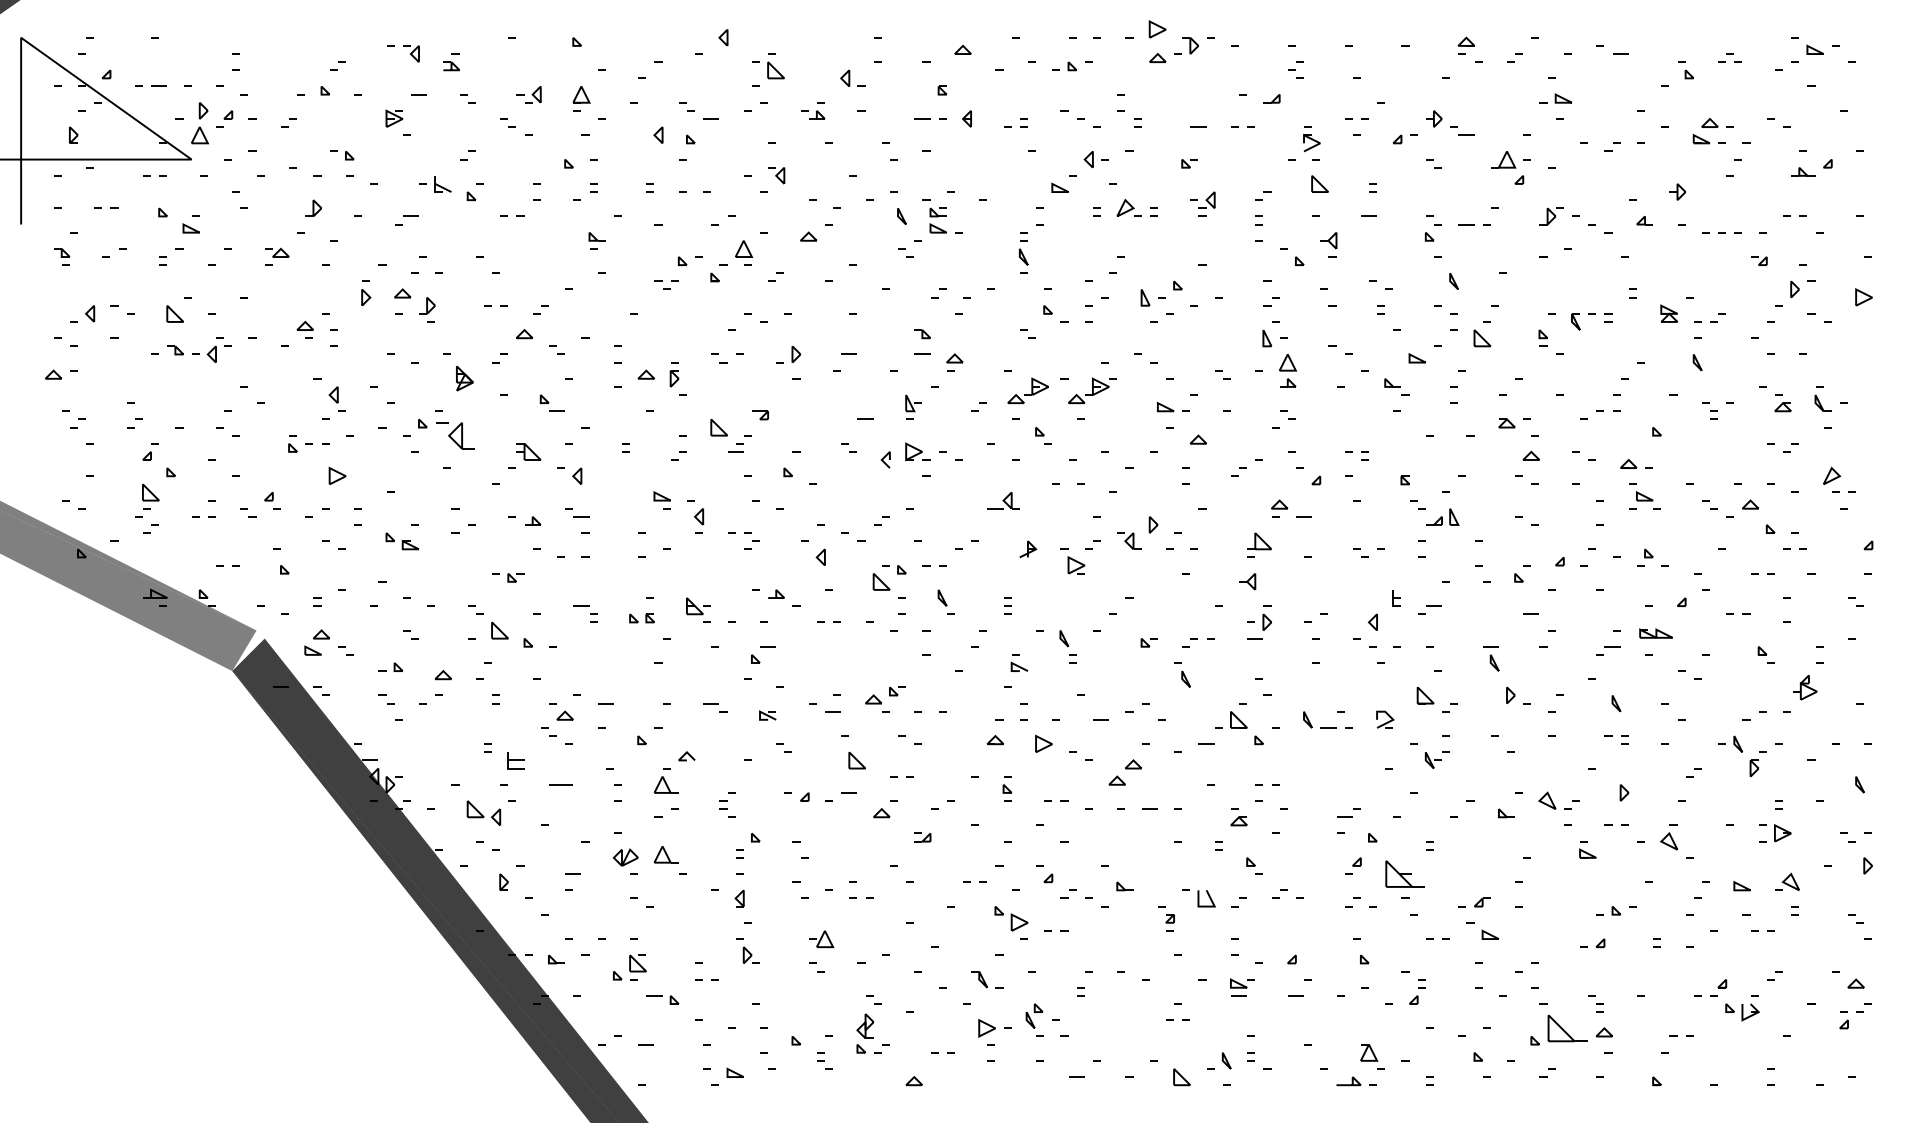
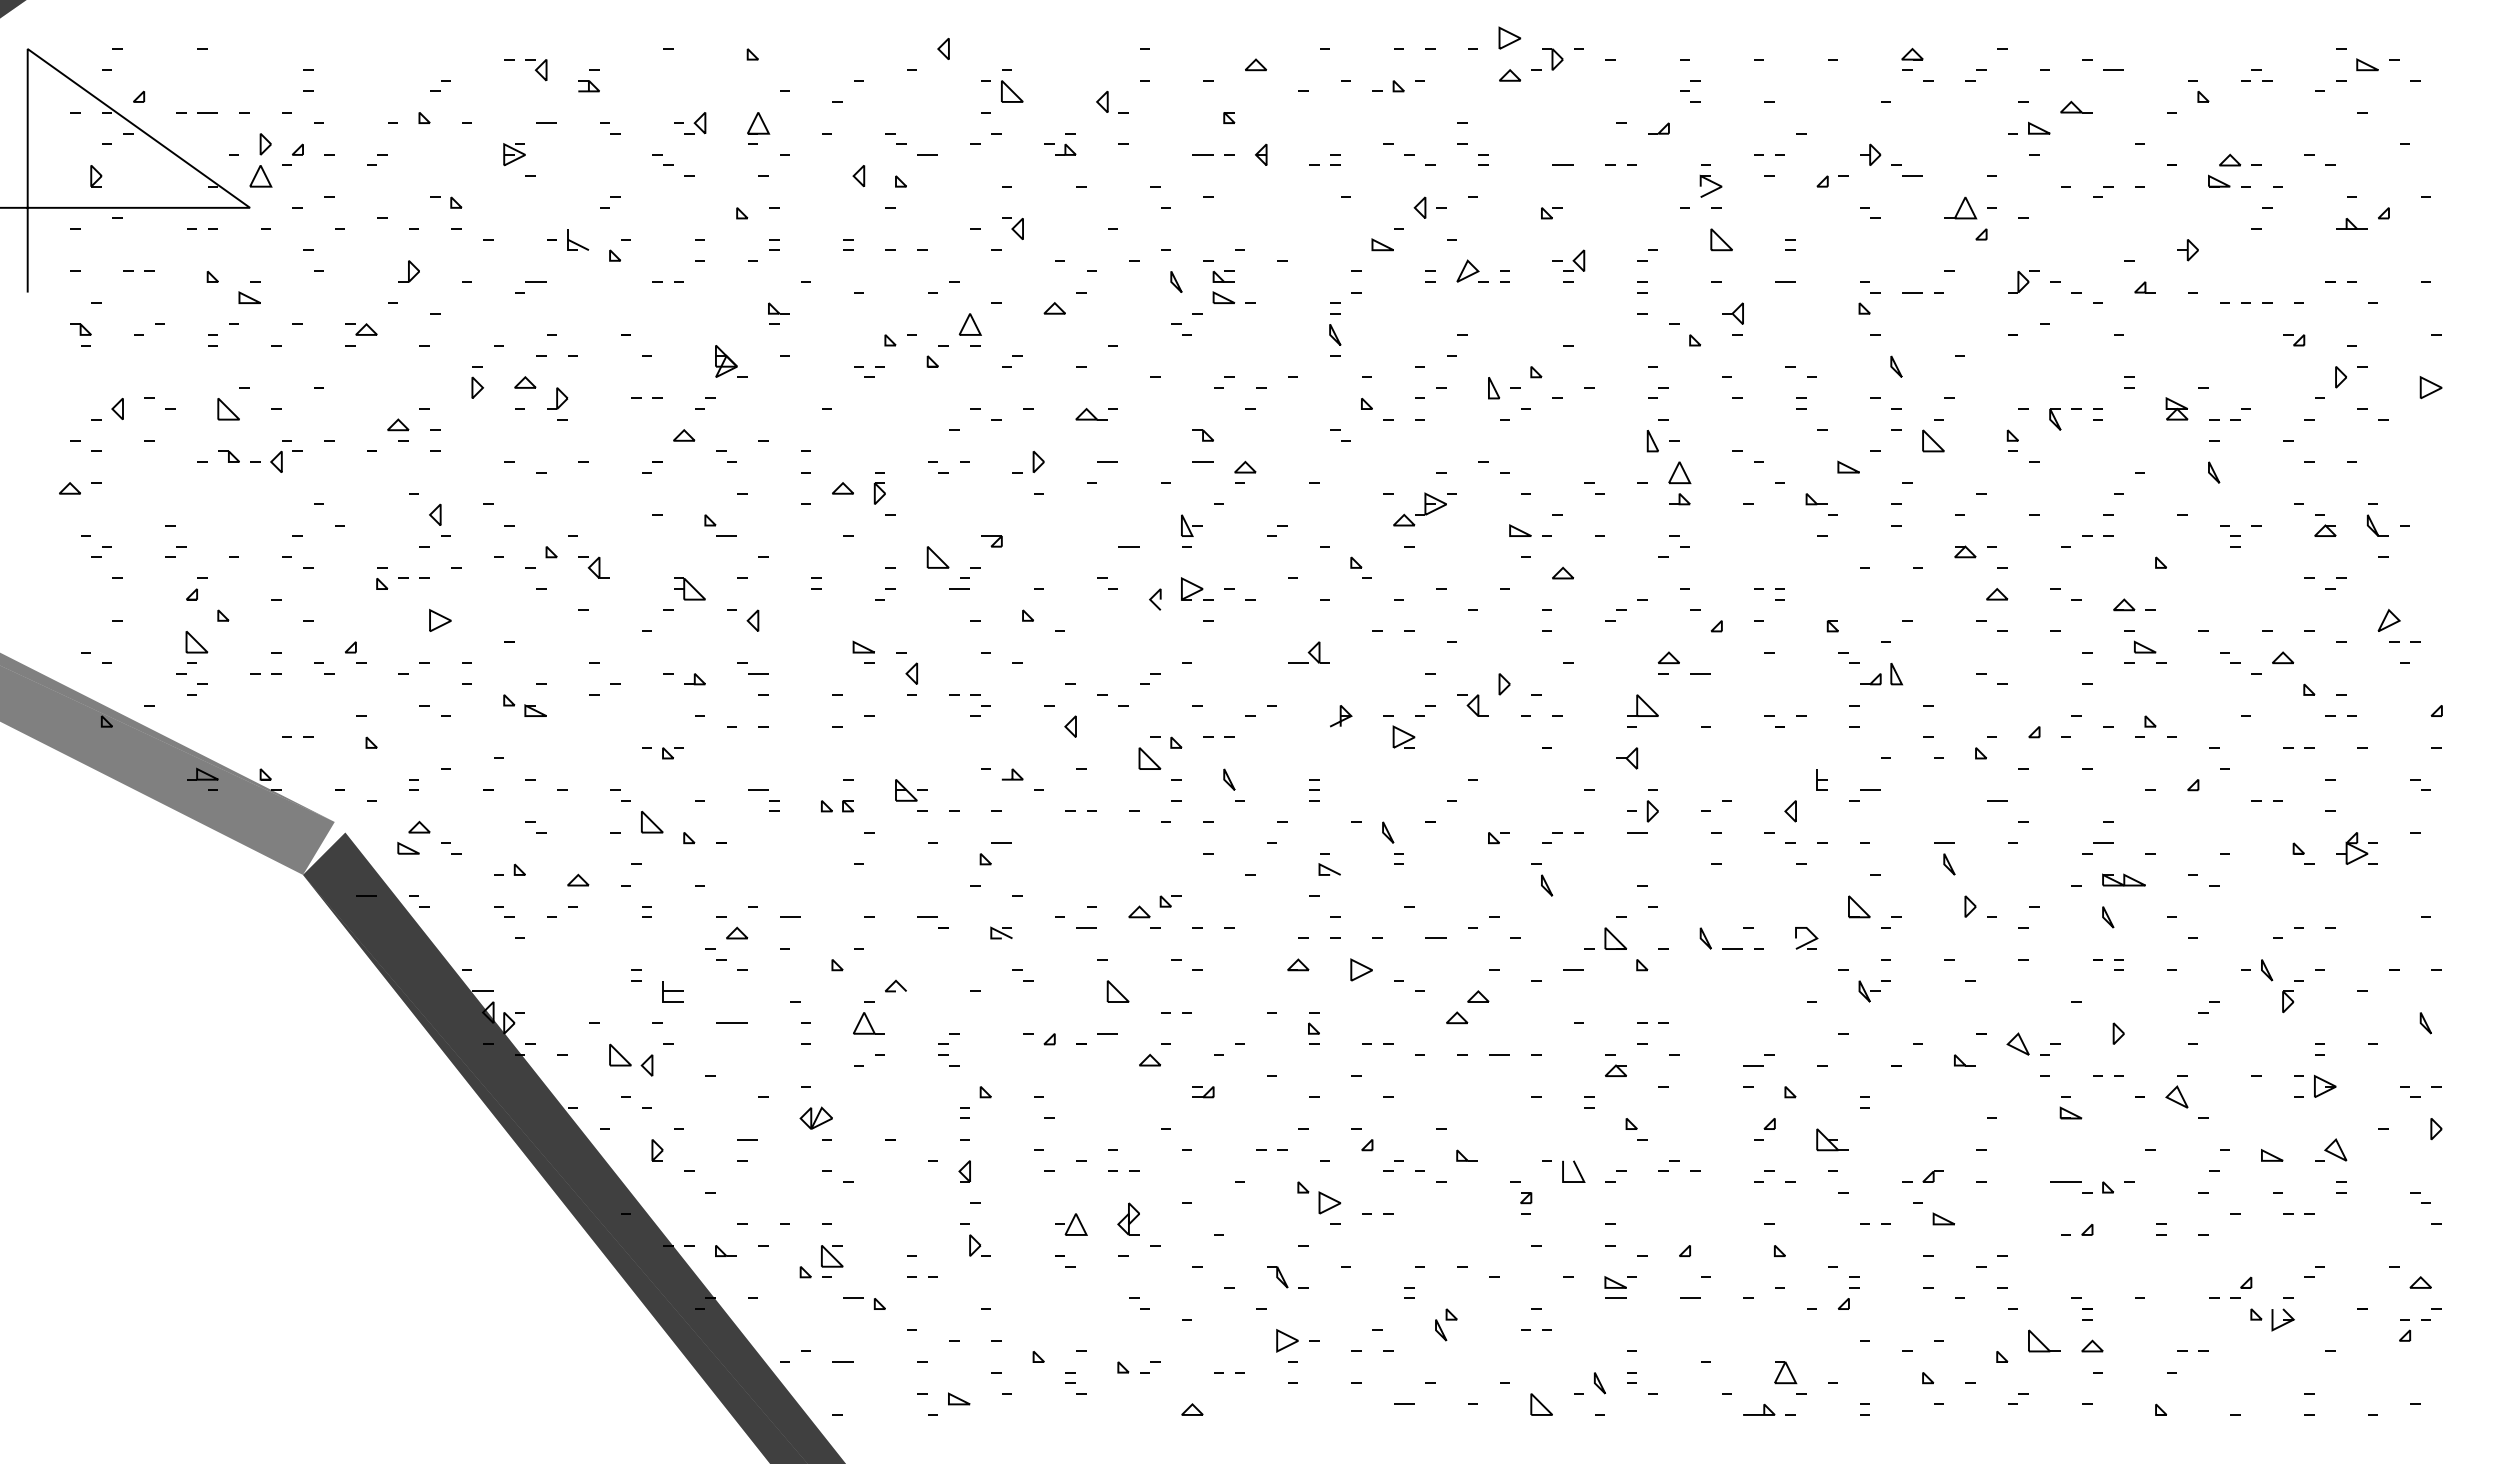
part: (1592, 81) -> (2076, 106), added
part: (836, 318) -> (1091, 414), added
part: (464, 378) -> (726, 361), moved
part: (1027, 390) -> (1340, 509), removed
part: (454, 435) -> (593, 567), size x0.62
part: (1655, 633) -> (2123, 879), moved
part: (1805, 687) -> (2352, 848), moved
part: (665, 854) -> (868, 1114), removed
part: (1405, 873) -> (1832, 1139), size x0.62
line: (1583, 906) -> (2065, 1181), added
part: (1034, 1015) -> (1446, 1324), moved
part: (865, 1025) -> (1128, 1218), moved
part: (1567, 1028) -> (2044, 1340), size x0.62

